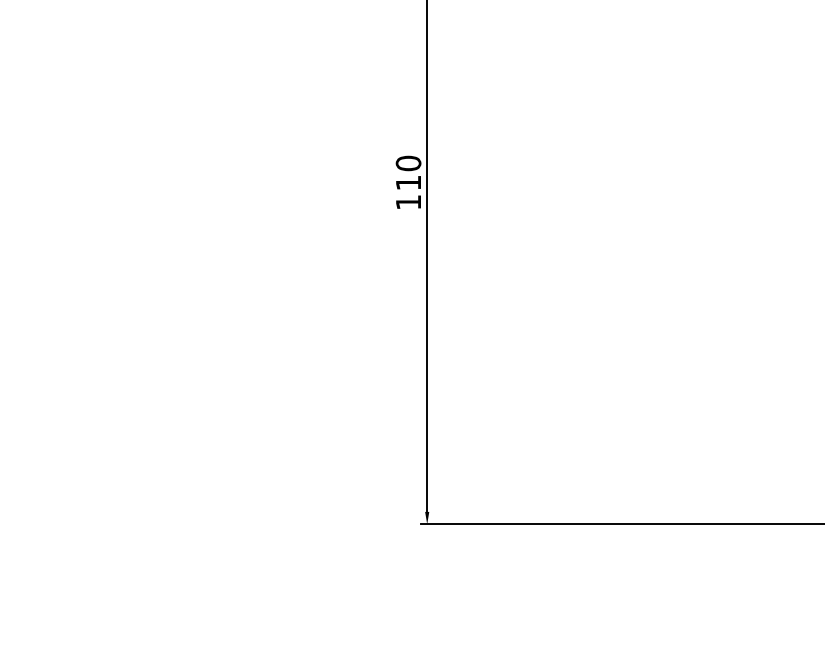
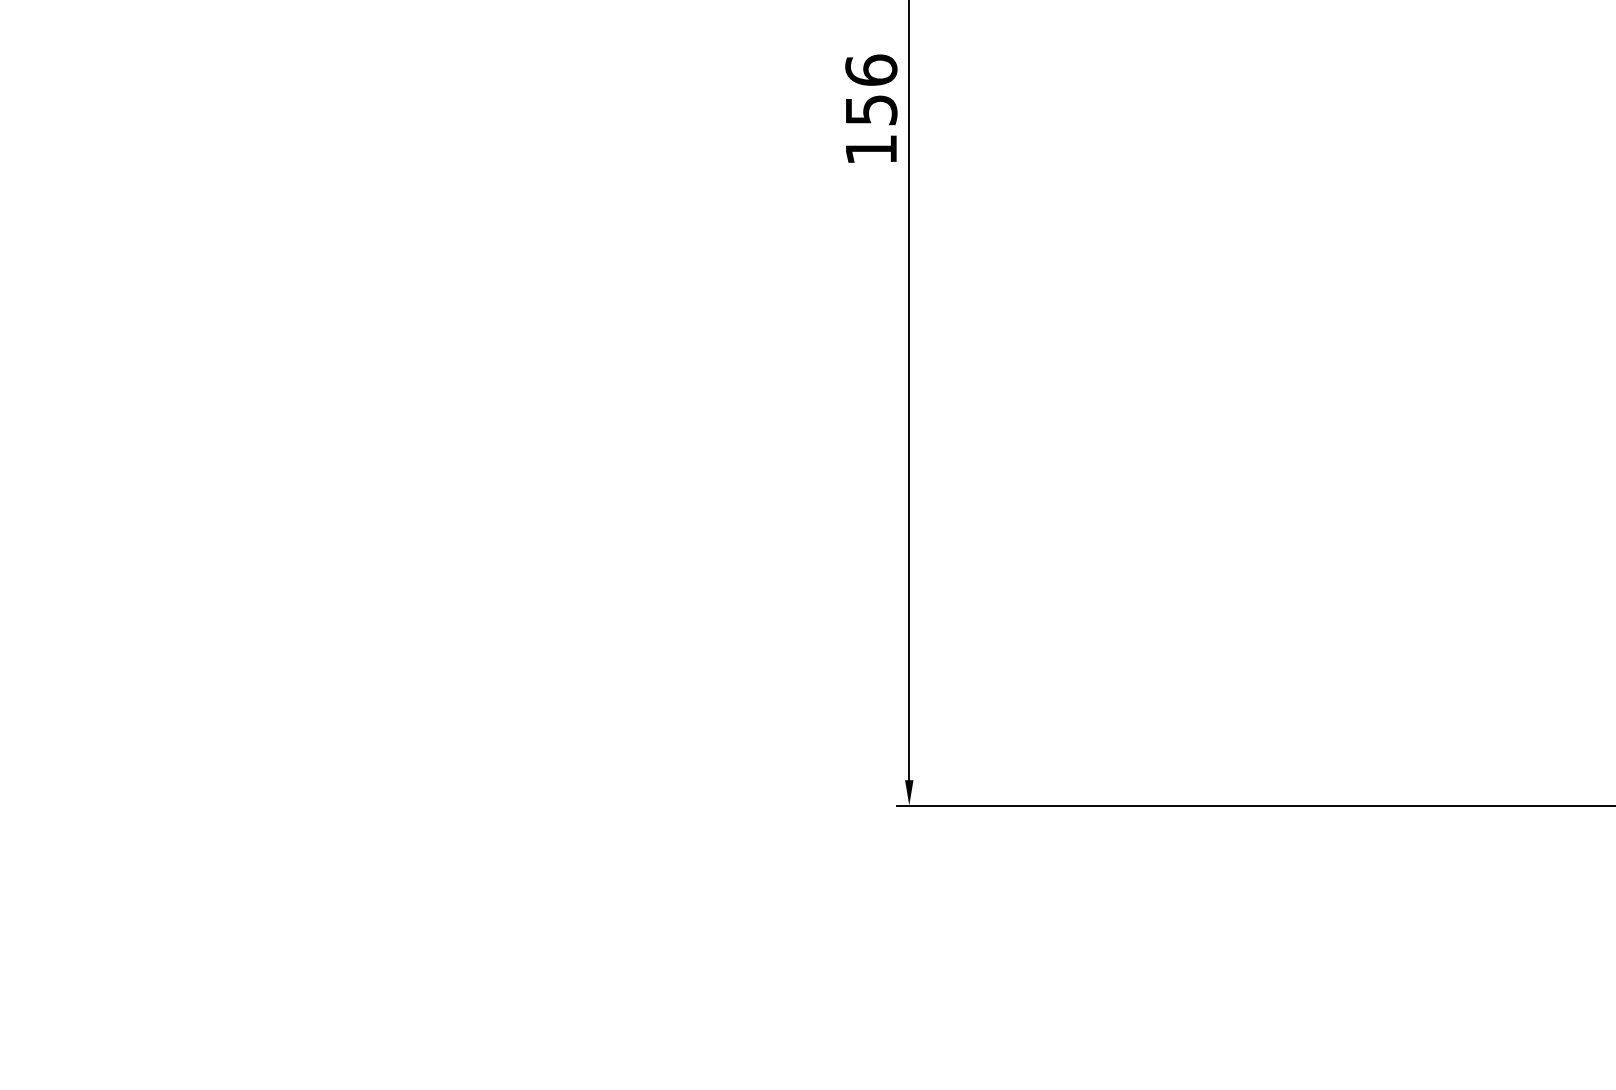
text: (408, 172) -> (871, 88), 110 -> 156

